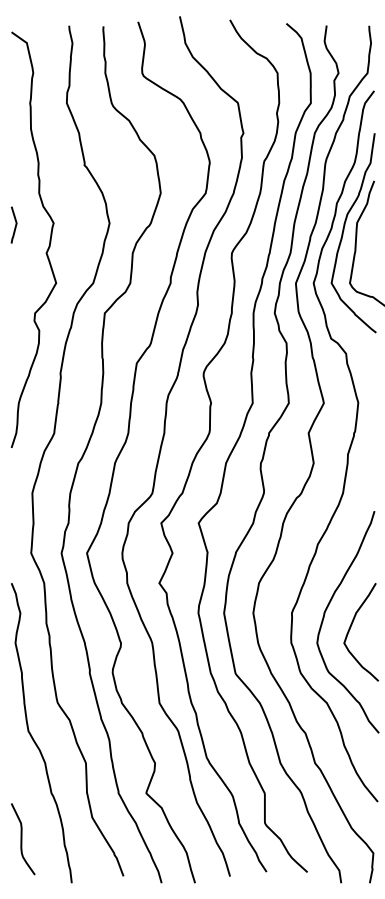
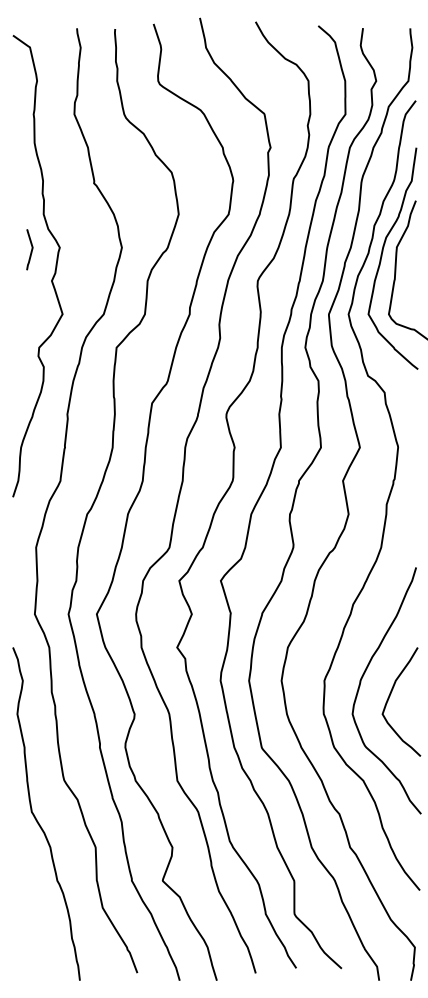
curve: (15, 224) -> (31, 249), moved
curve: (21, 838) -> (24, 931), removed

